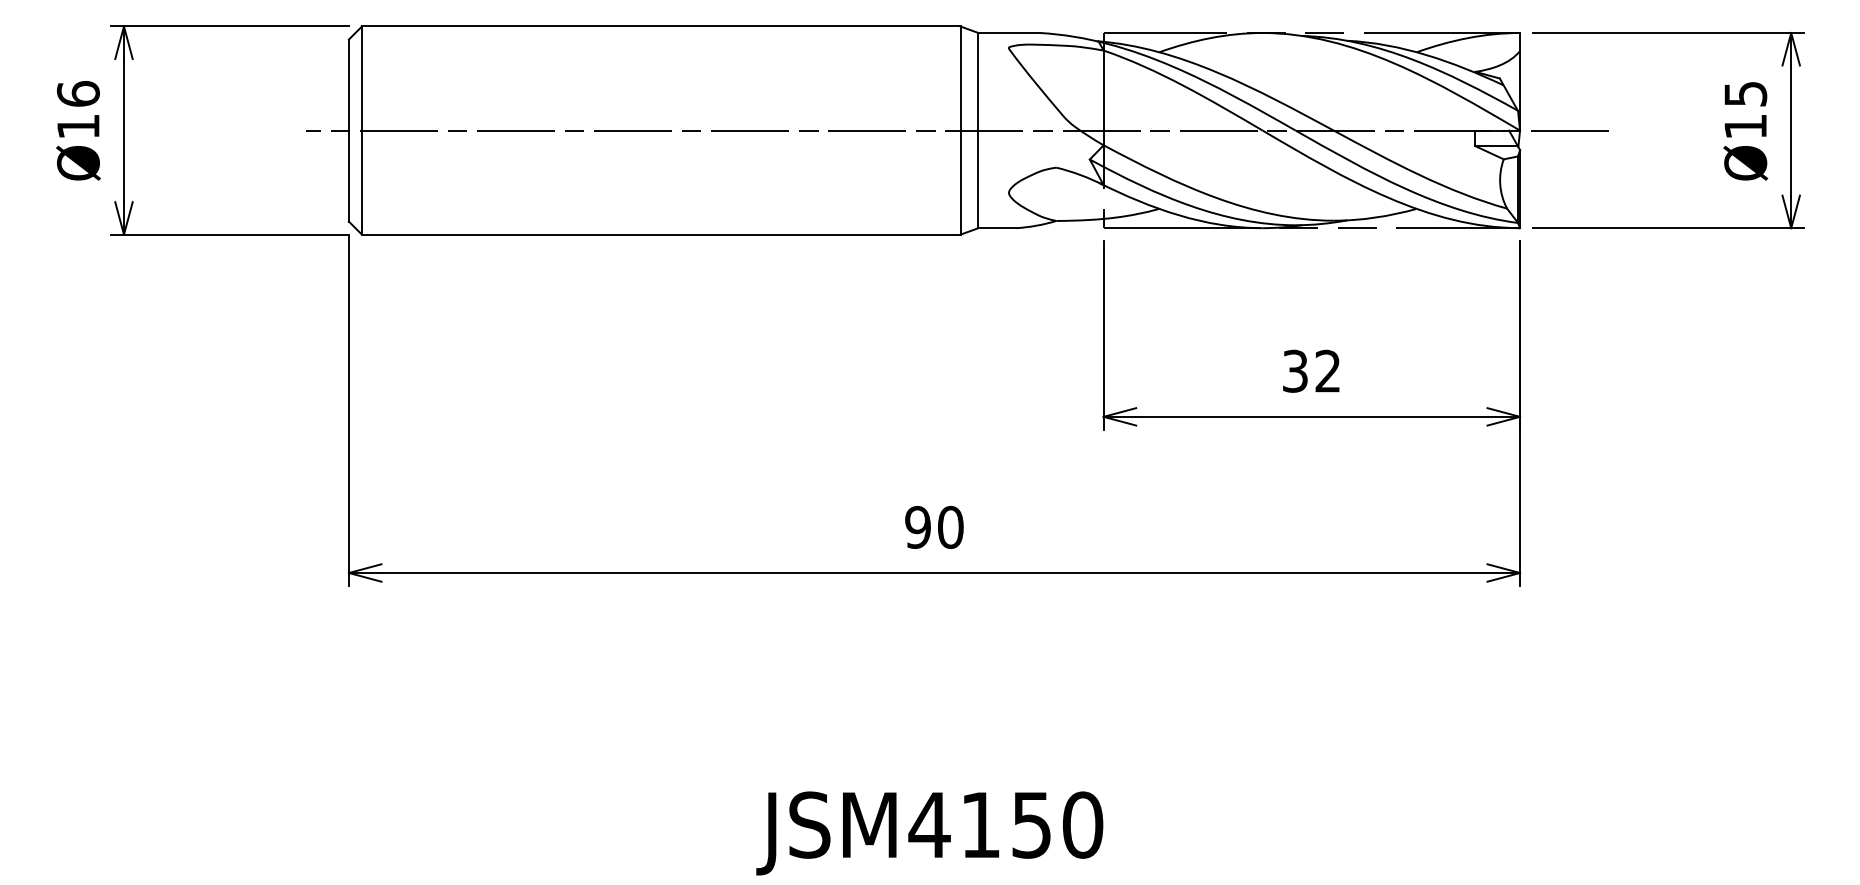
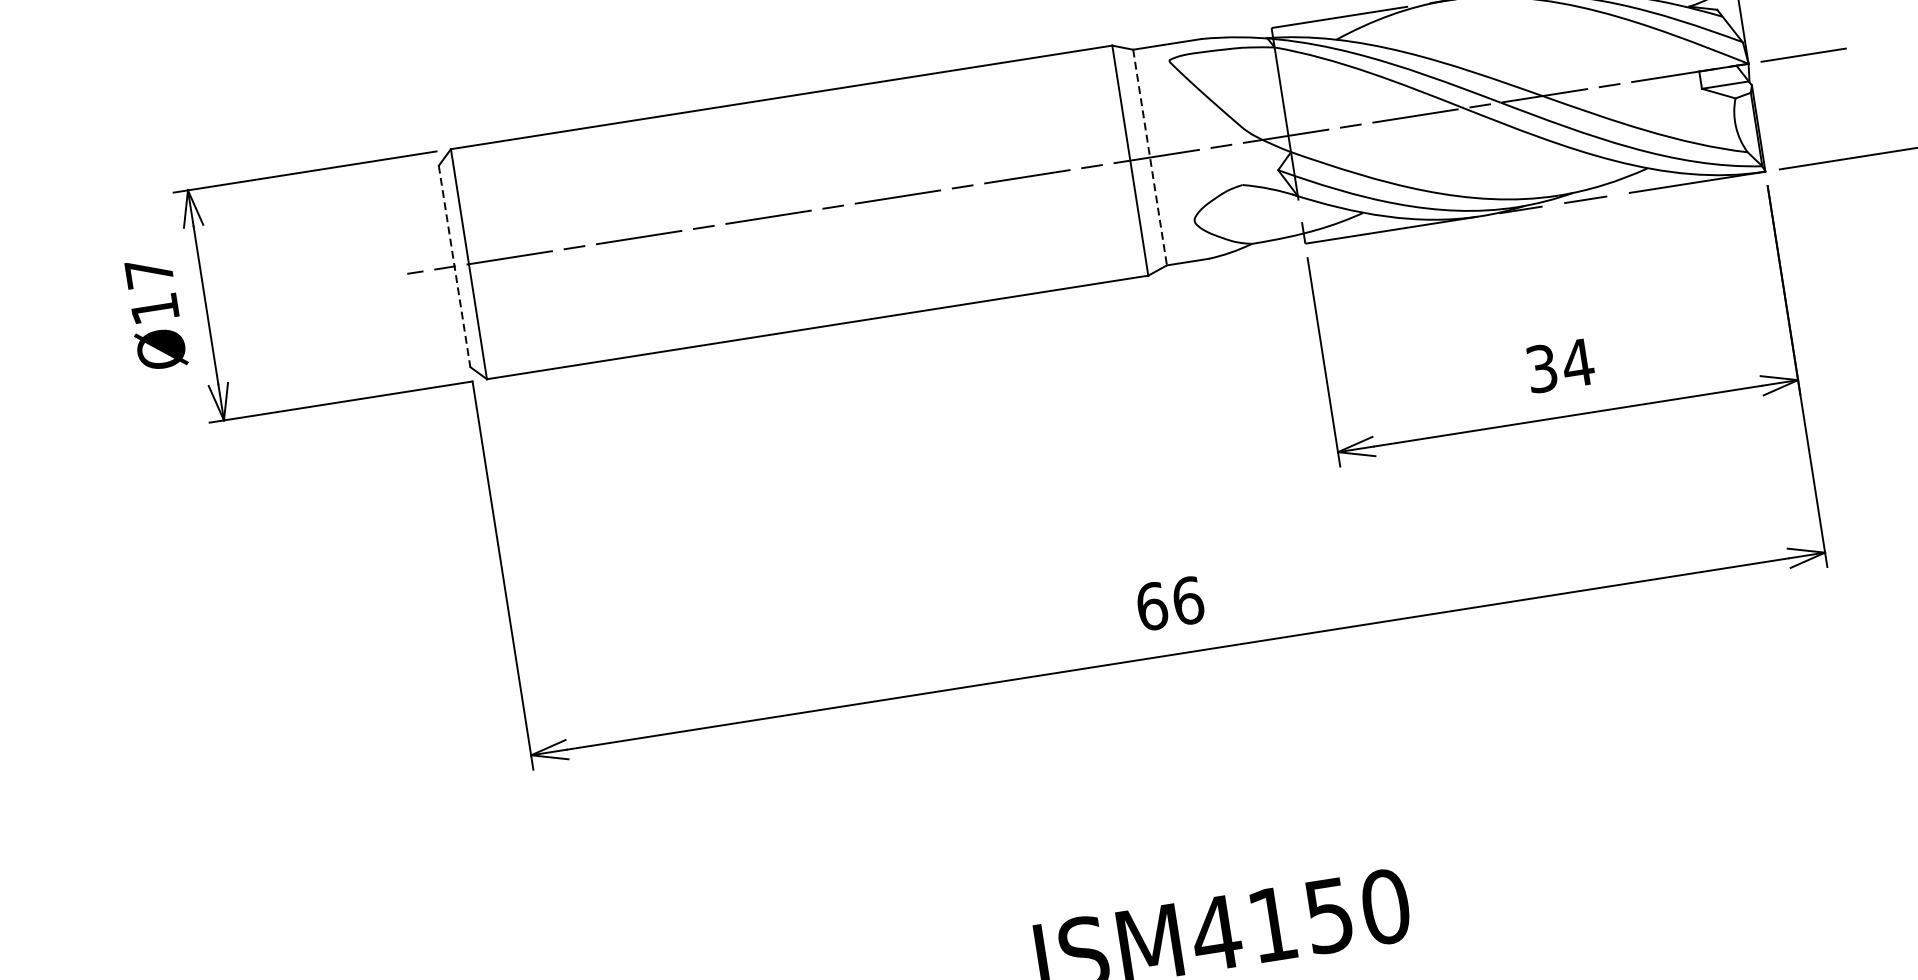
text: (78, 93) -> (149, 272), Ø16 -> Ø17
line: (978, 130) -> (1150, 157), solid -> dashed
line: (348, 131) -> (454, 267), solid -> dashed
text: (1327, 370) -> (1577, 362), 32 -> 34
text: (934, 526) -> (1170, 602), 90 -> 66

